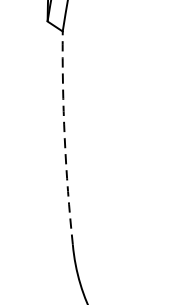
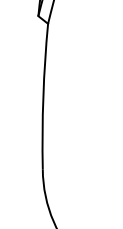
arc: (64, 138) -> (43, 96), dashed -> solid

